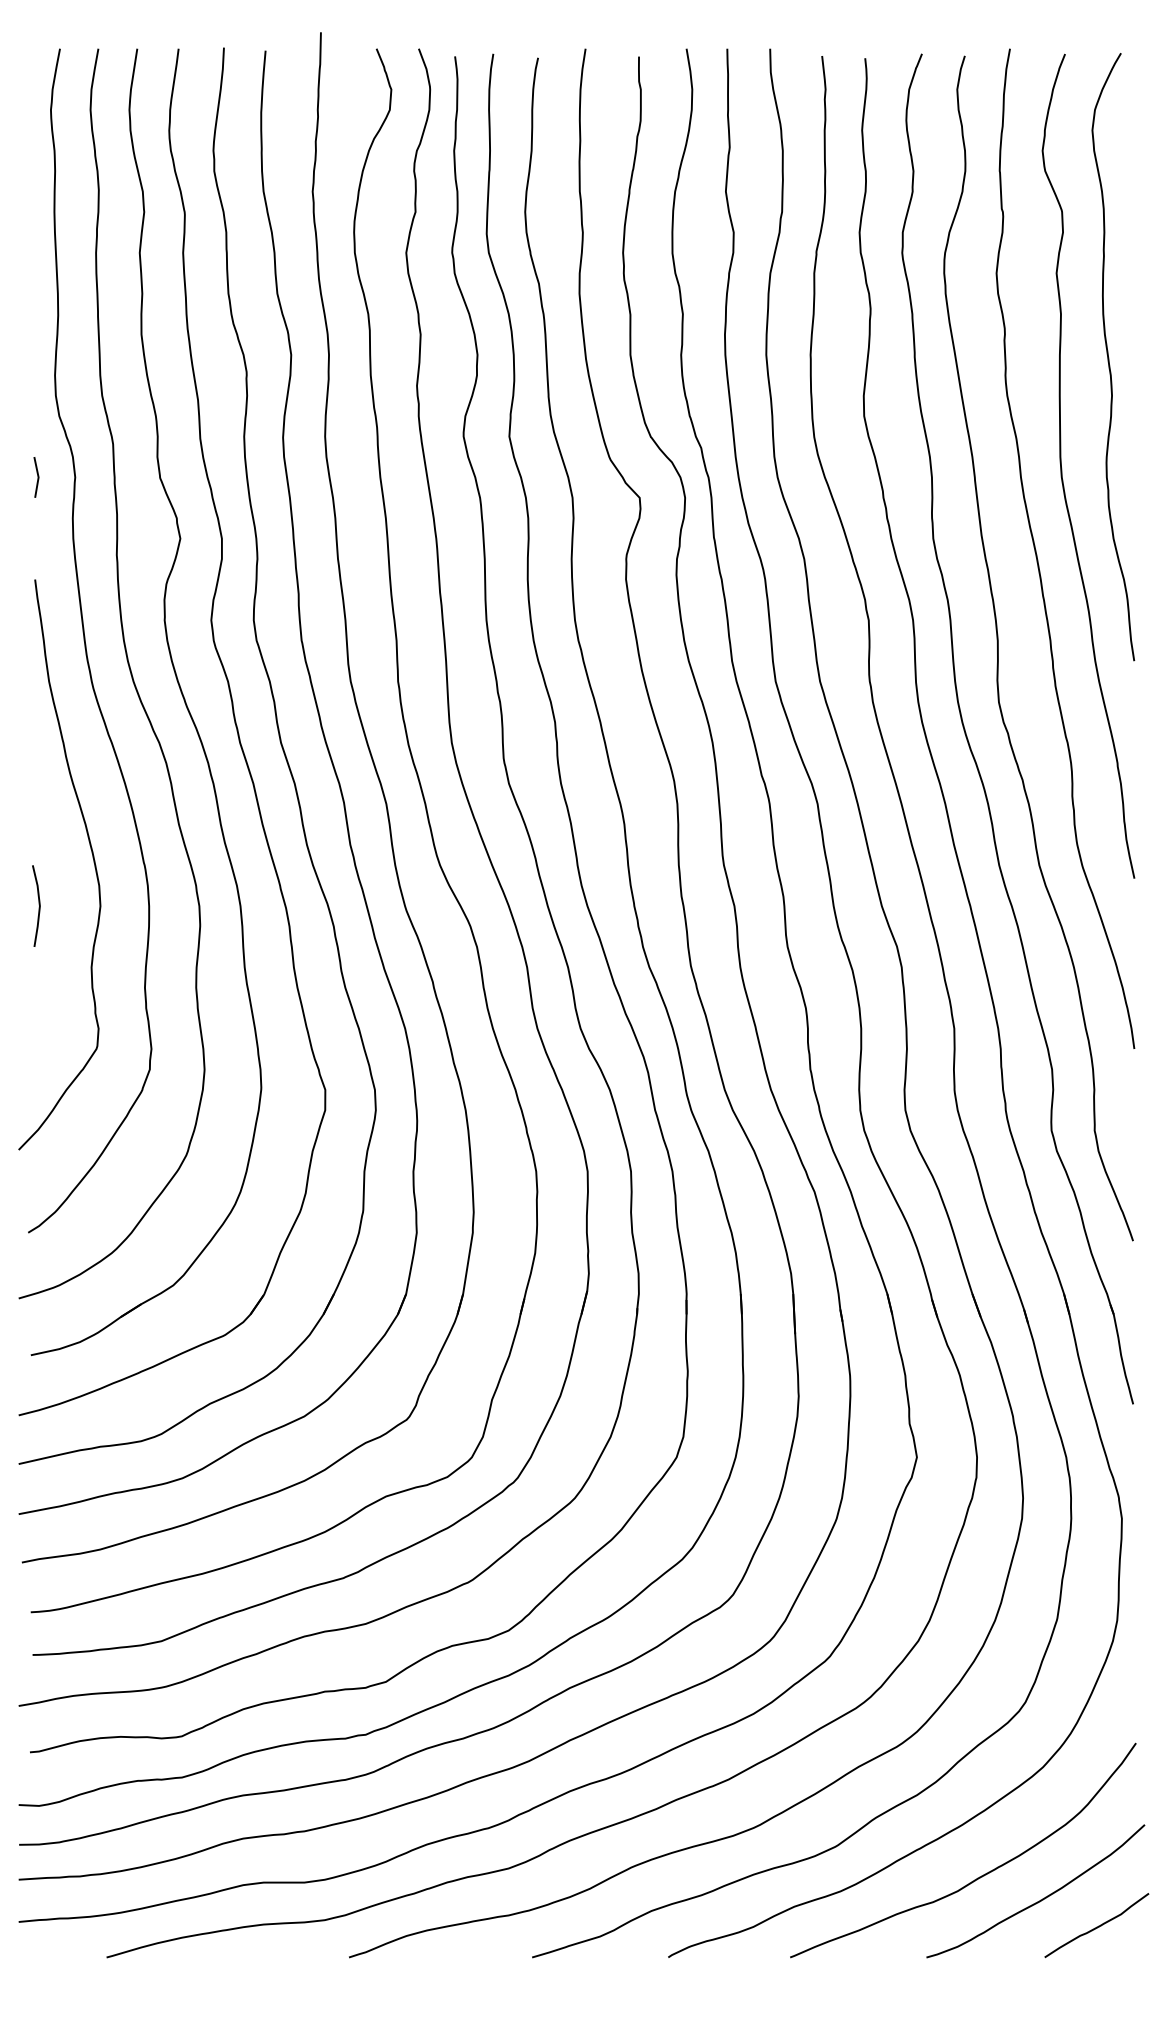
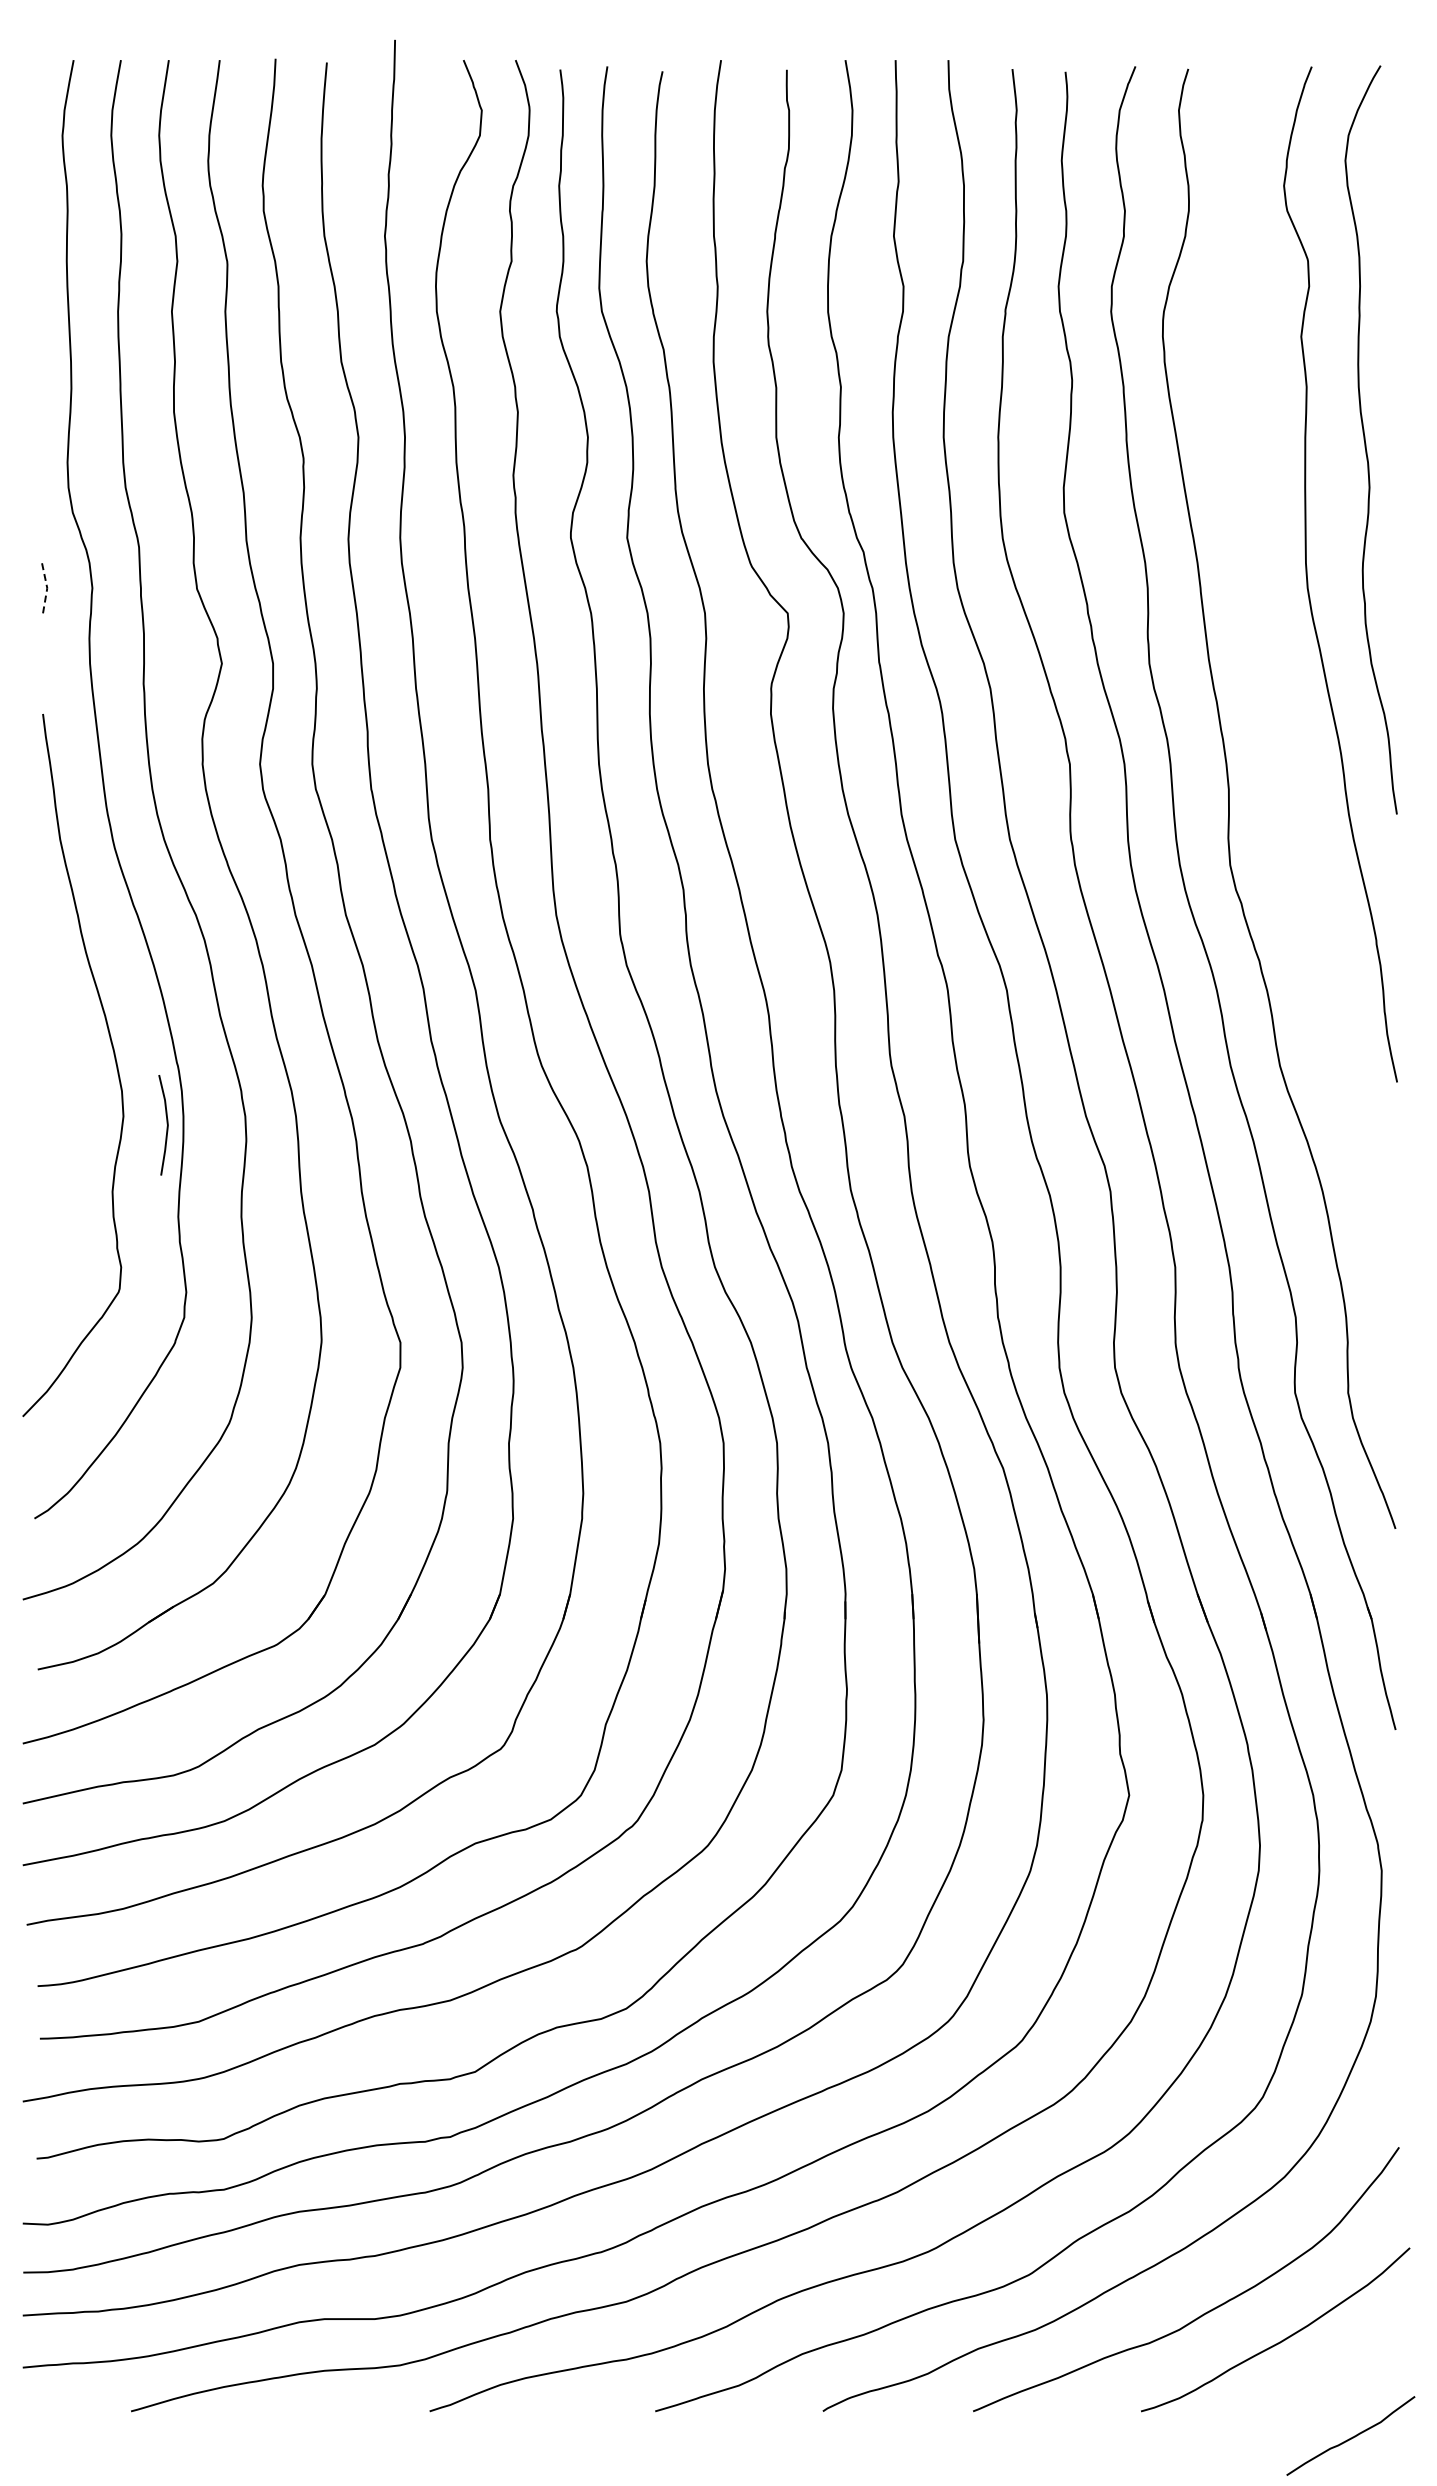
line: (38, 477) -> (47, 588), solid -> dashed
curve: (1037, 554) -> (1277, 683), removed
line: (38, 905) -> (166, 1124), moved
curve: (1096, 1926) -> (1350, 2437), moved

